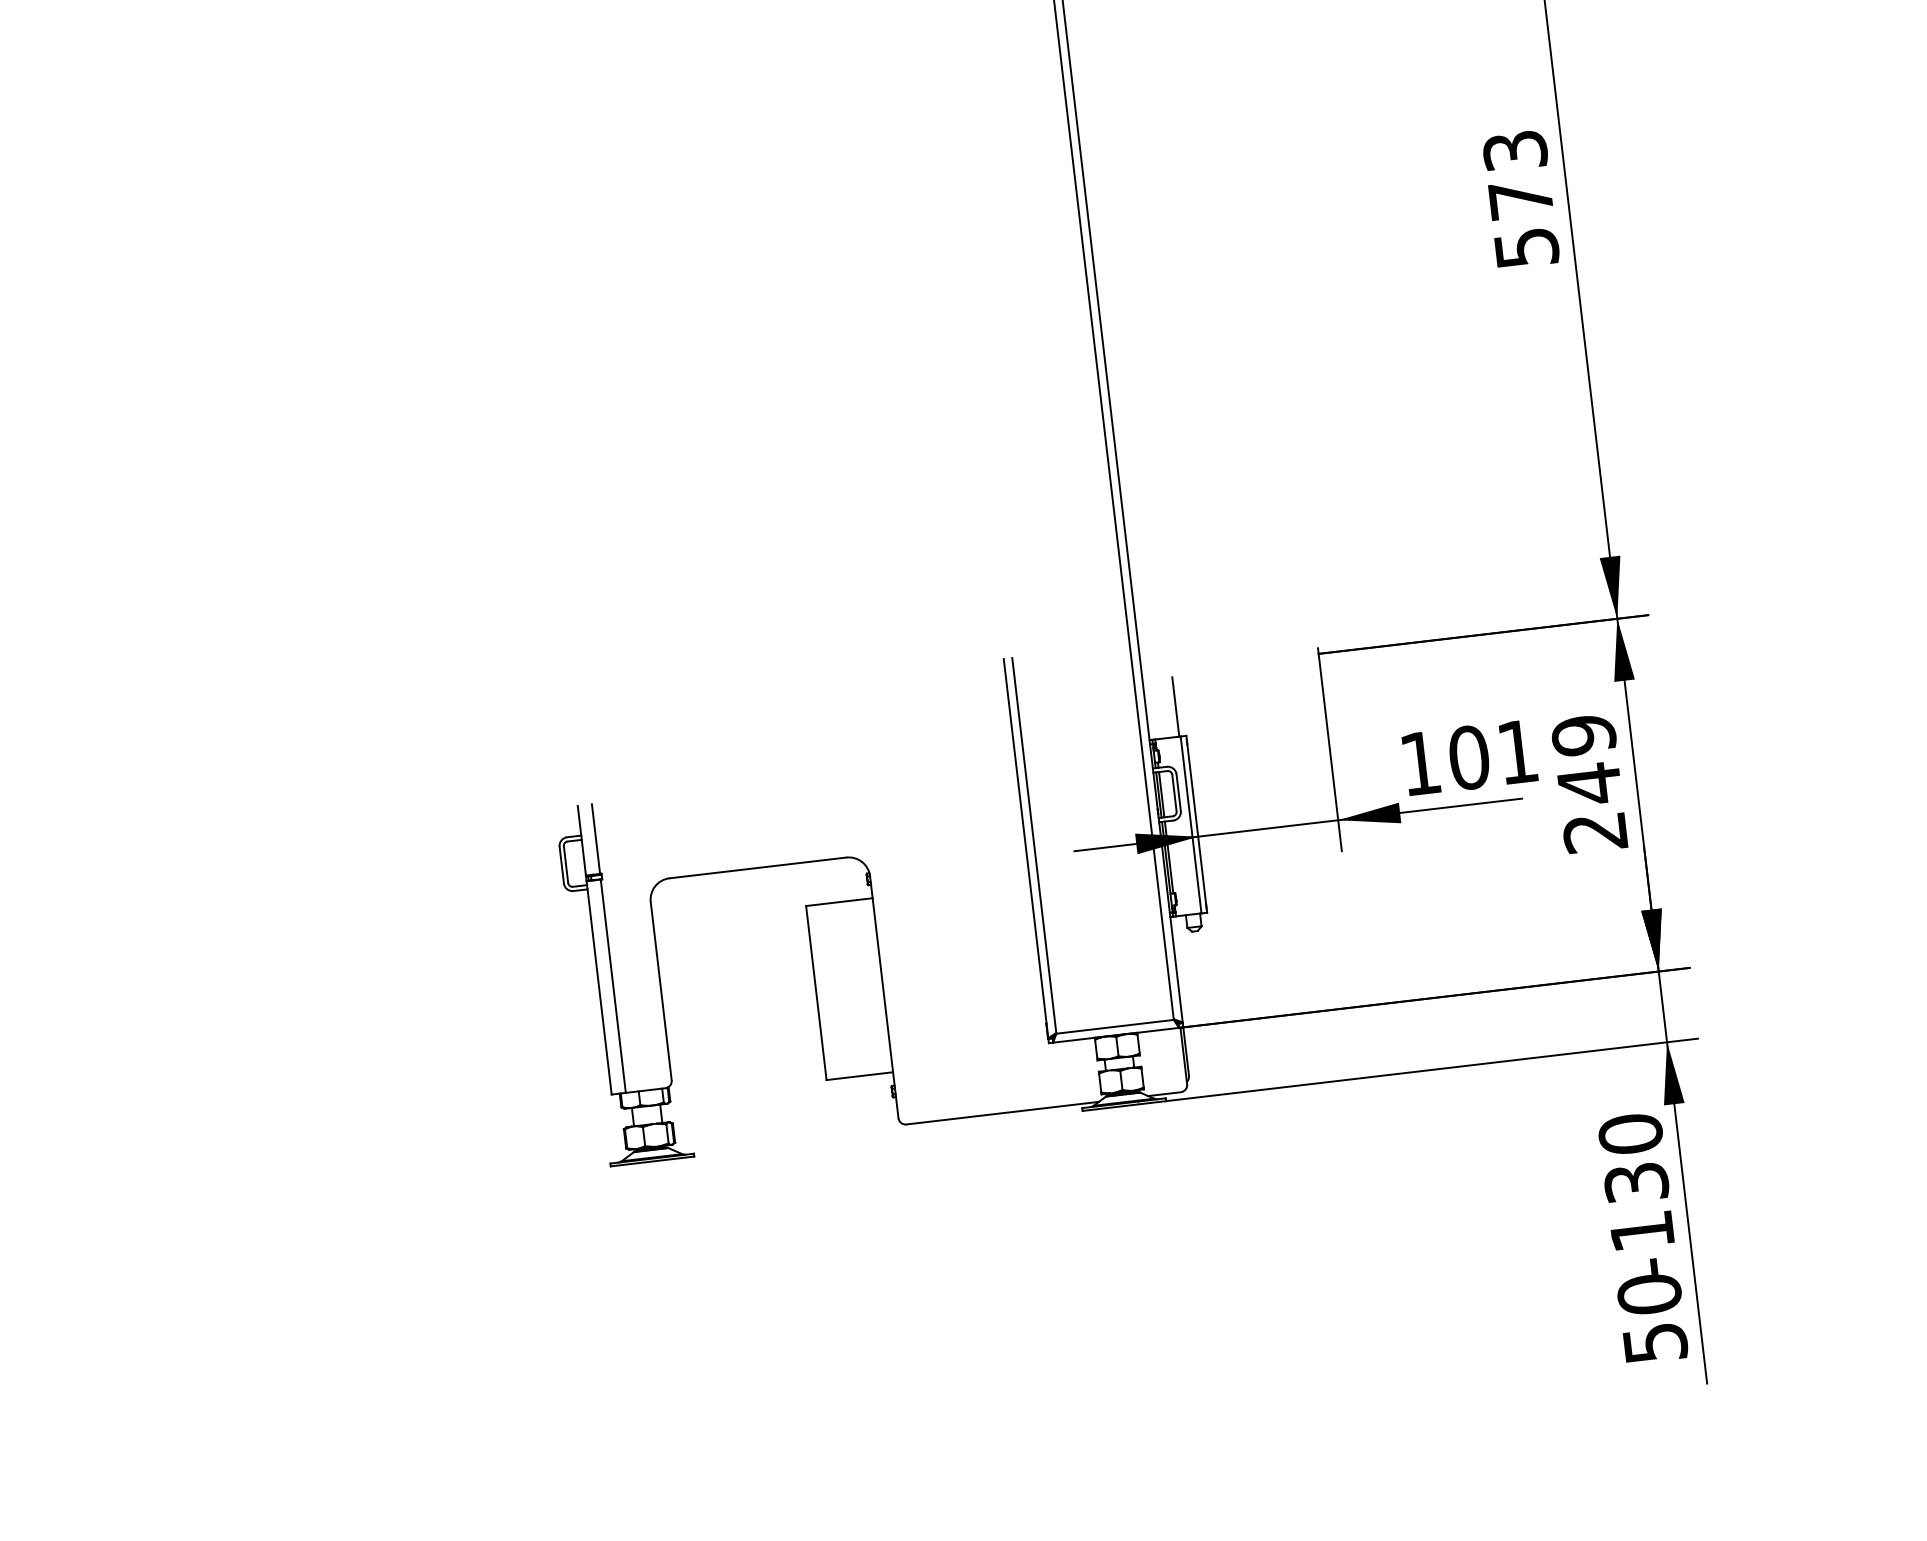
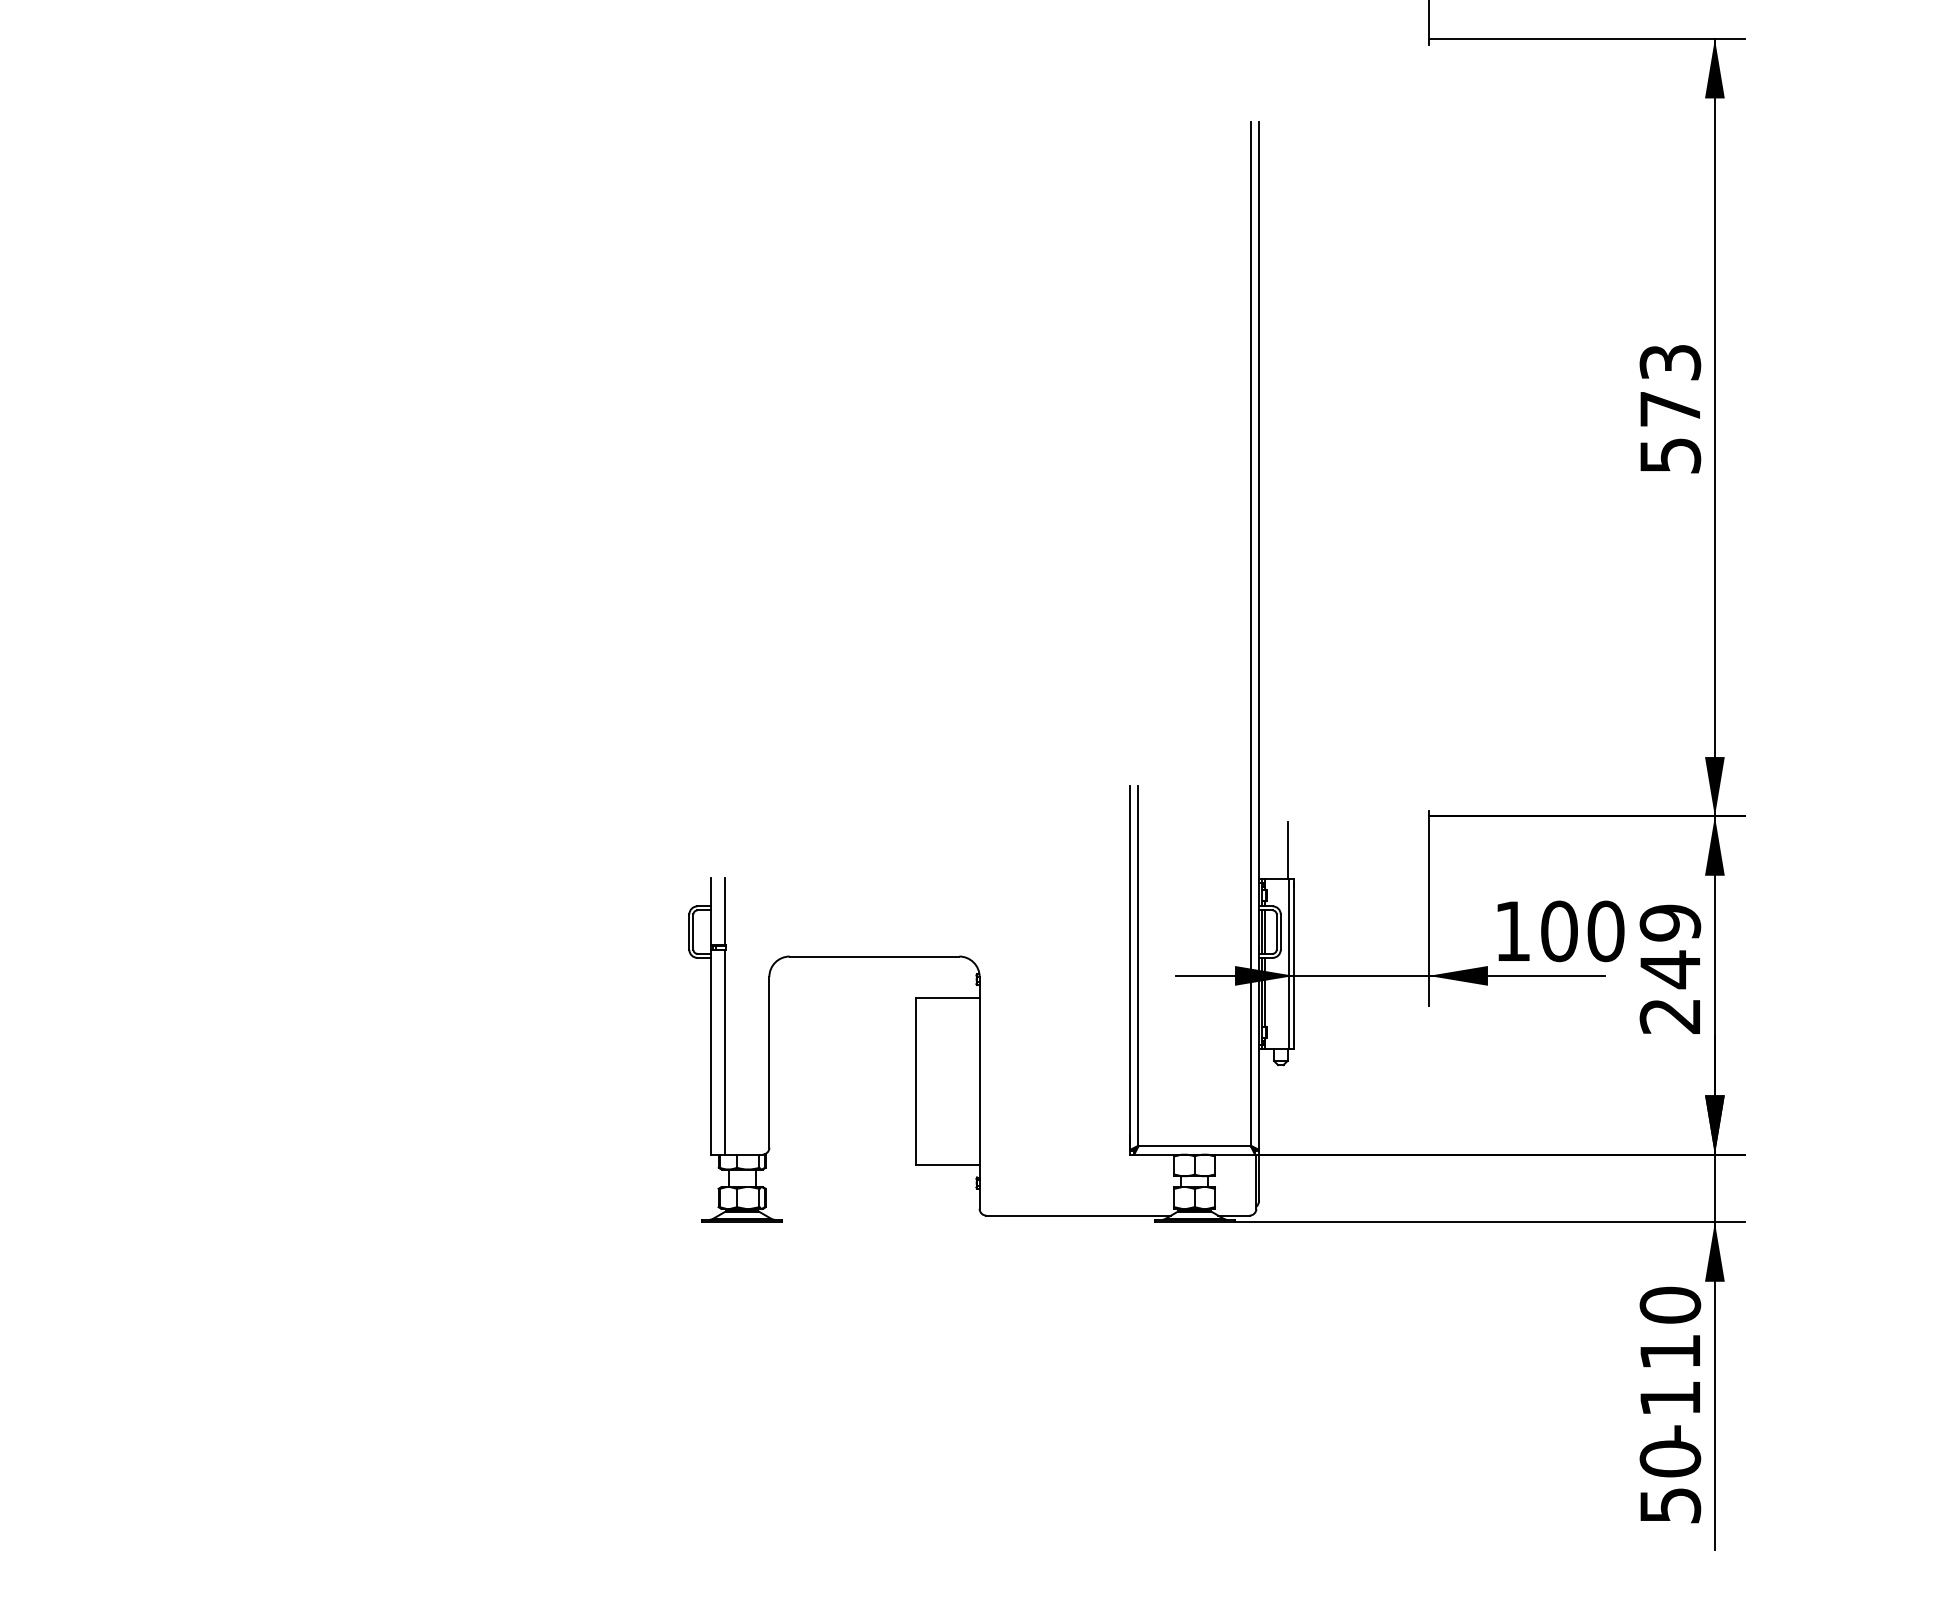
text: (1517, 752) -> (1605, 931), 101 -> 100
text: (1636, 1182) -> (1670, 1351), -130 -> -110

